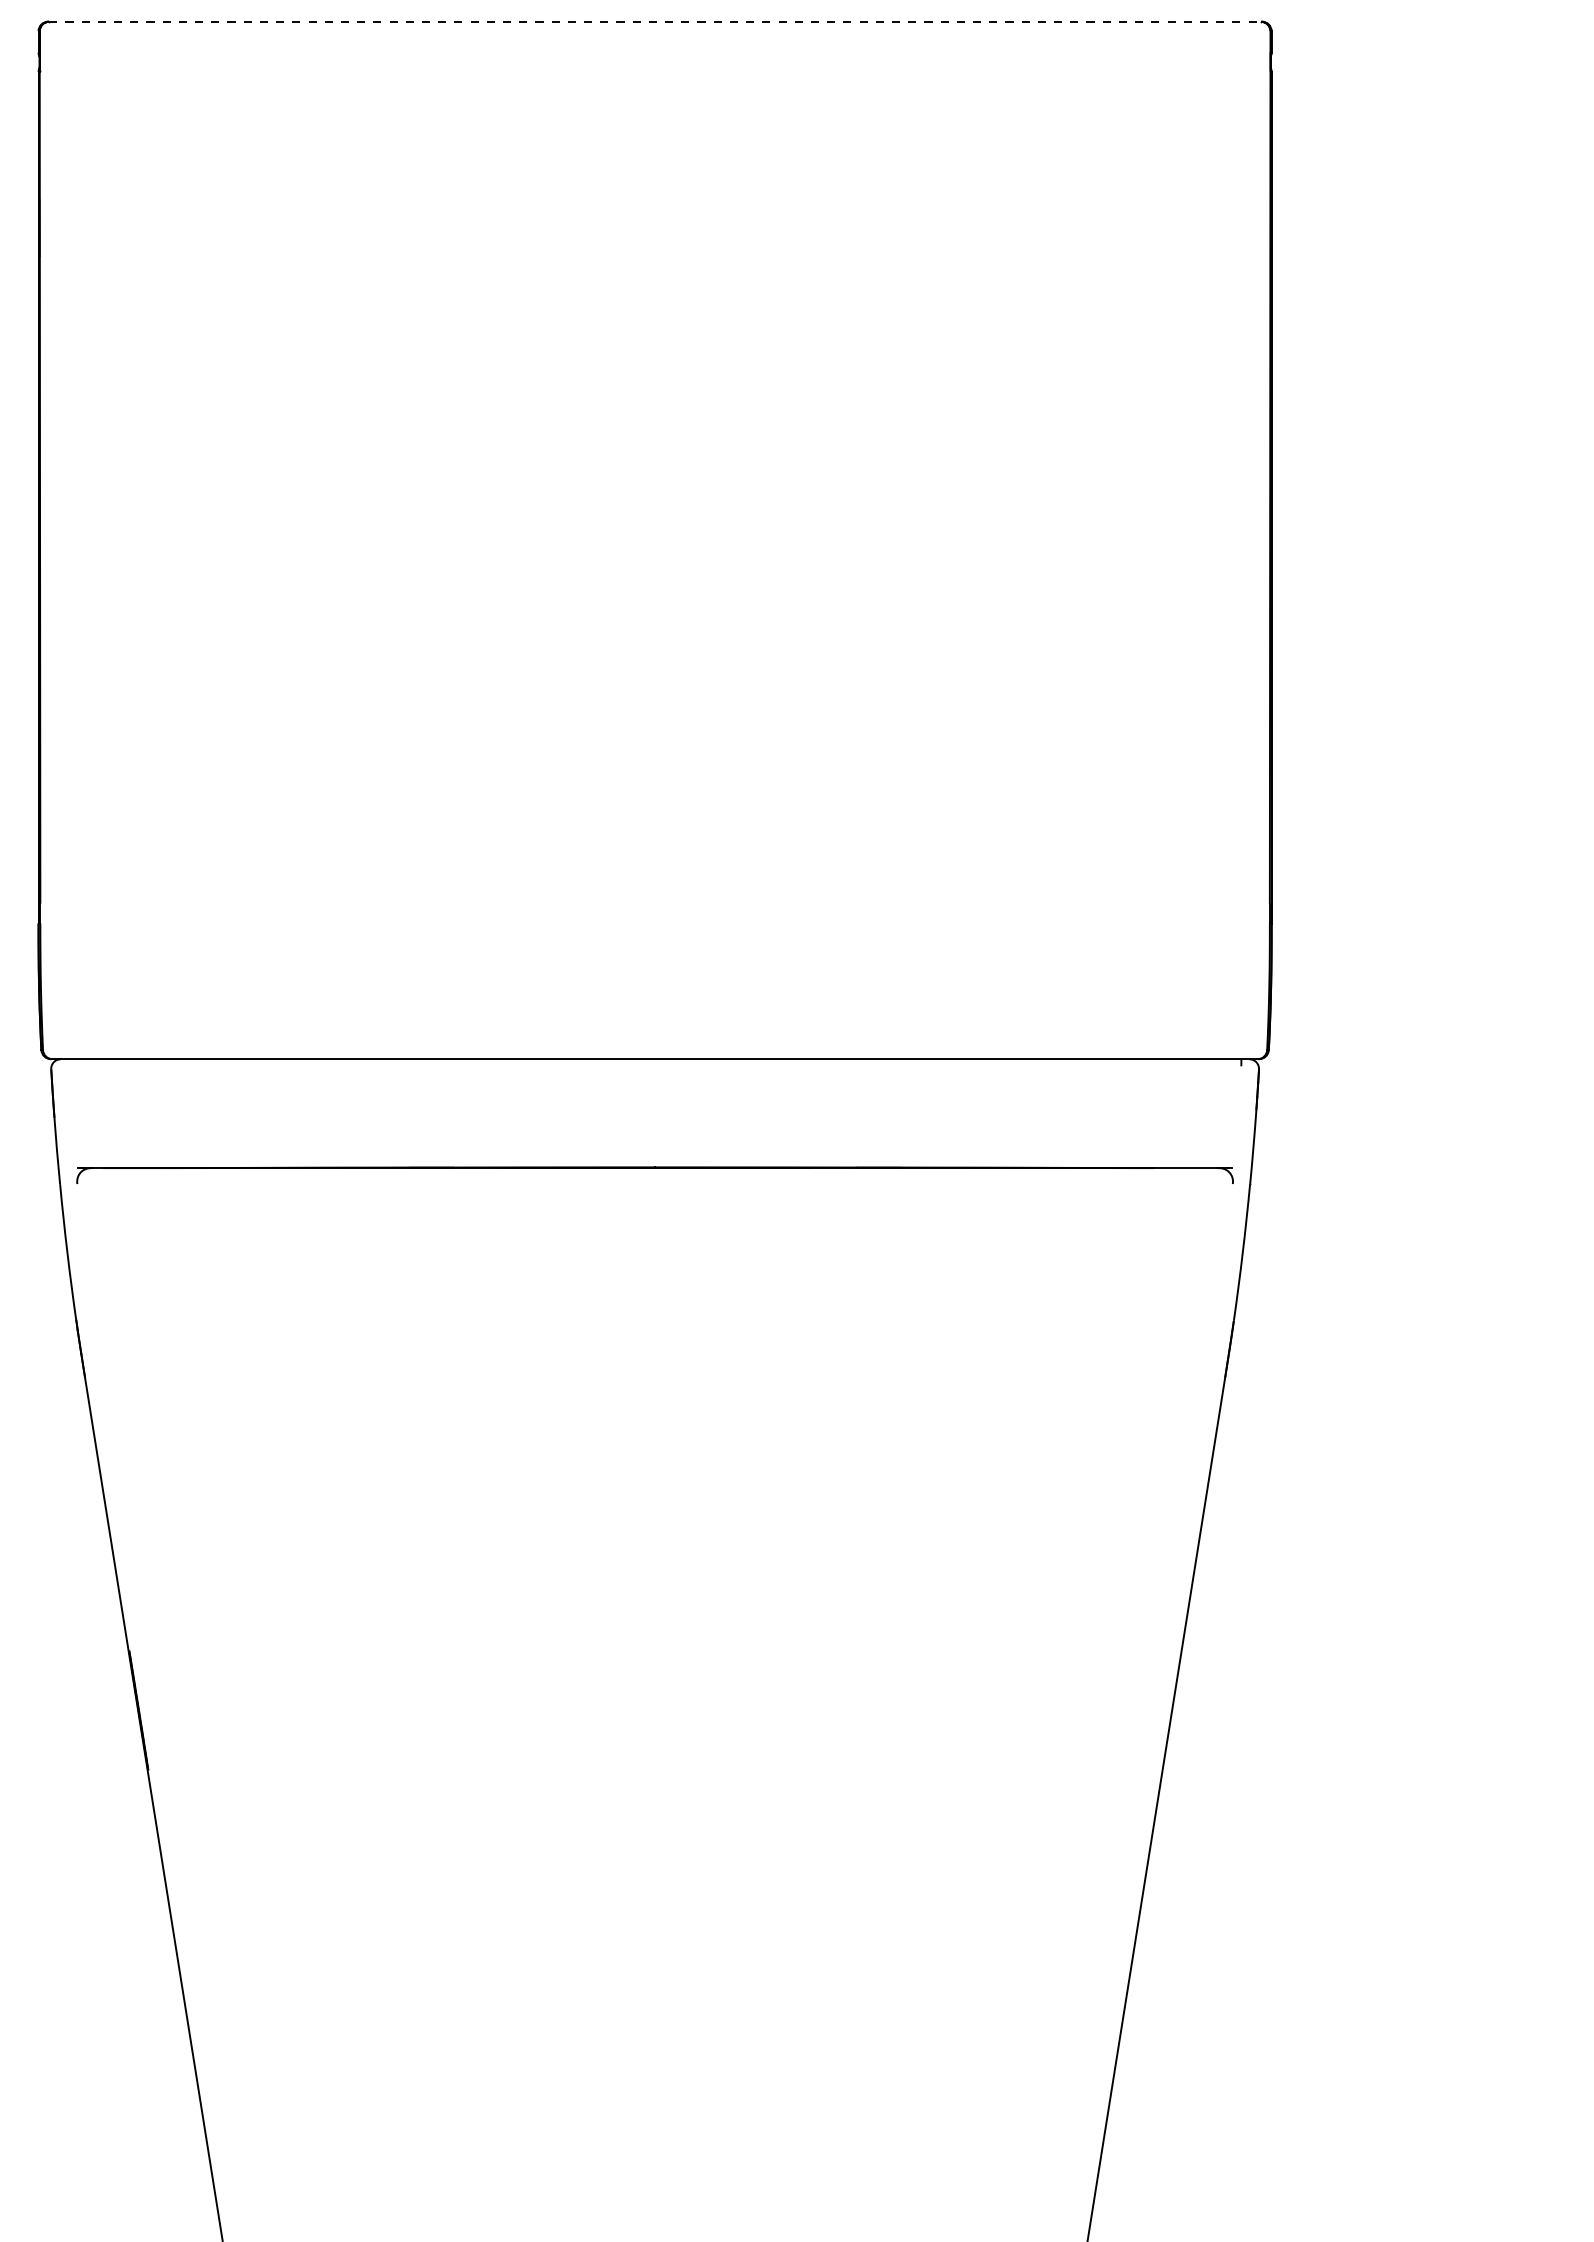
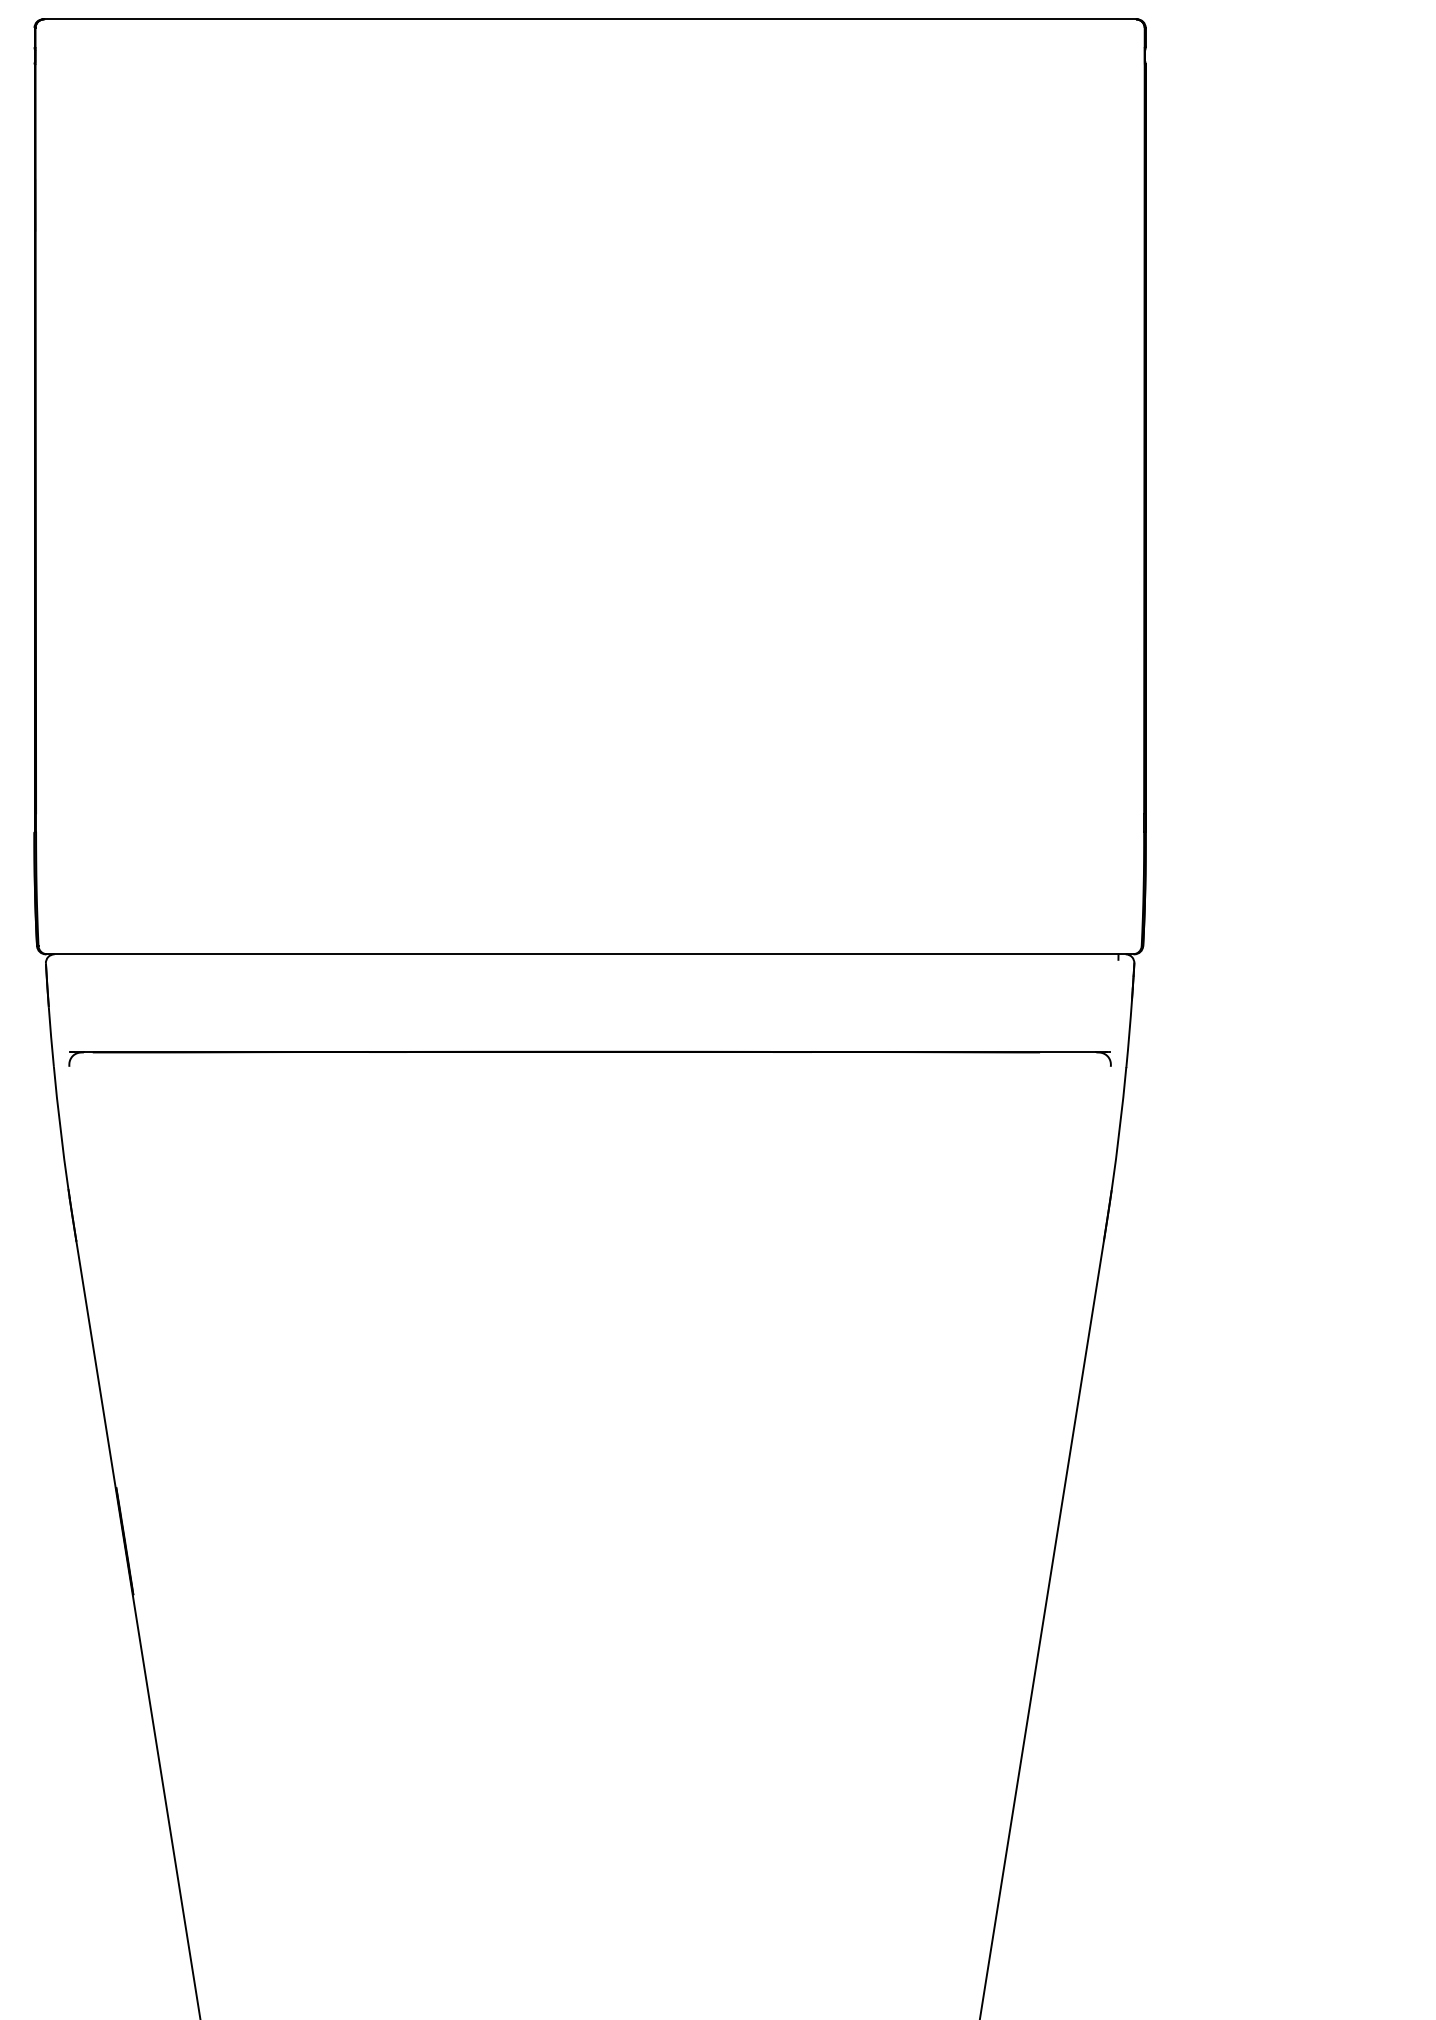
line: (656, 21) -> (591, 19), dashed -> solid

